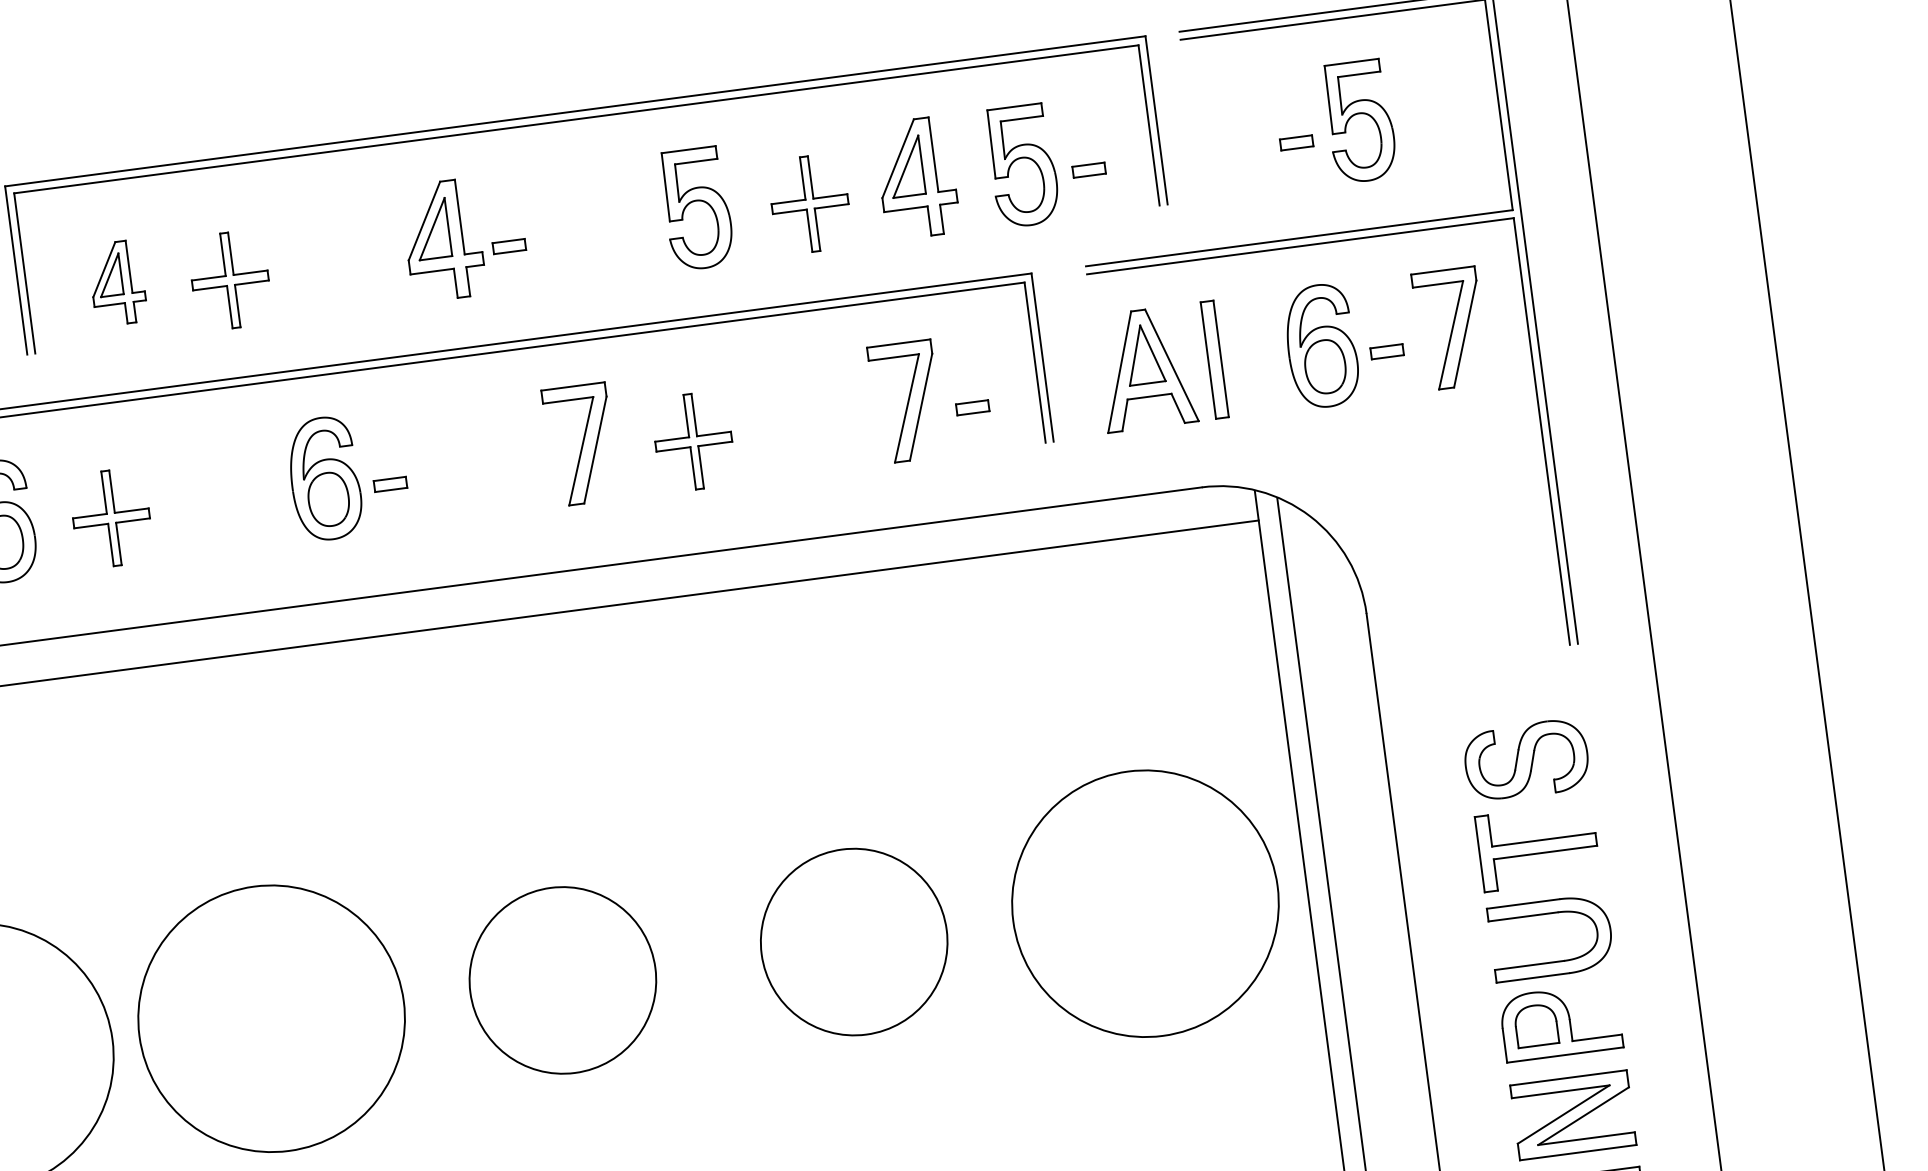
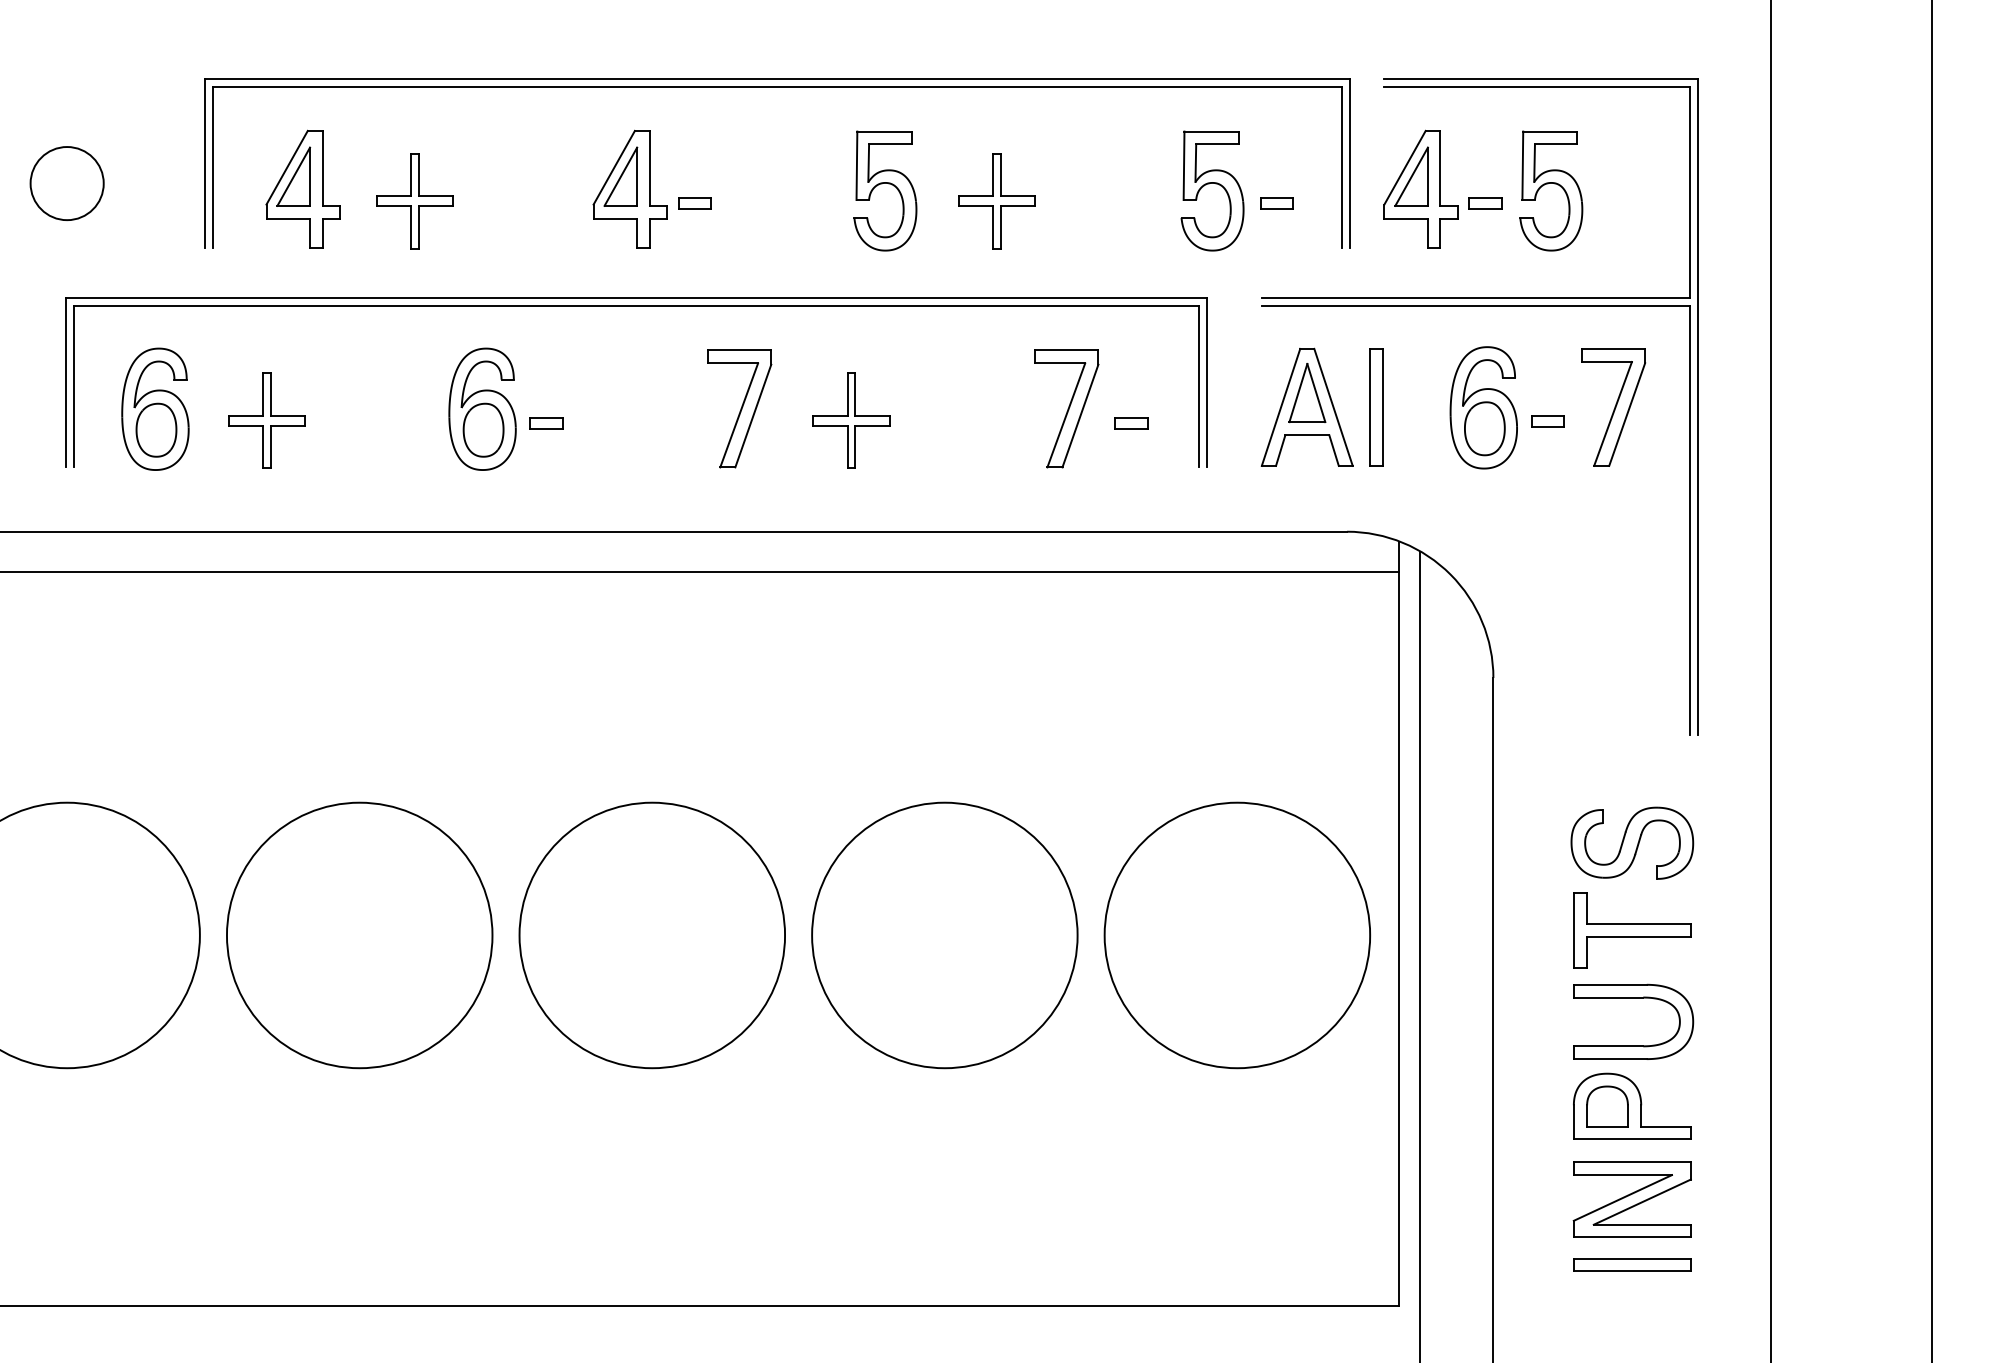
part: (916, 177) -> (1420, 188), moved
part: (116, 282) -> (302, 188), size x1.43
circle: (853, 942) -> (944, 935), size x1.43
circle: (563, 980) -> (652, 935), size x1.43

